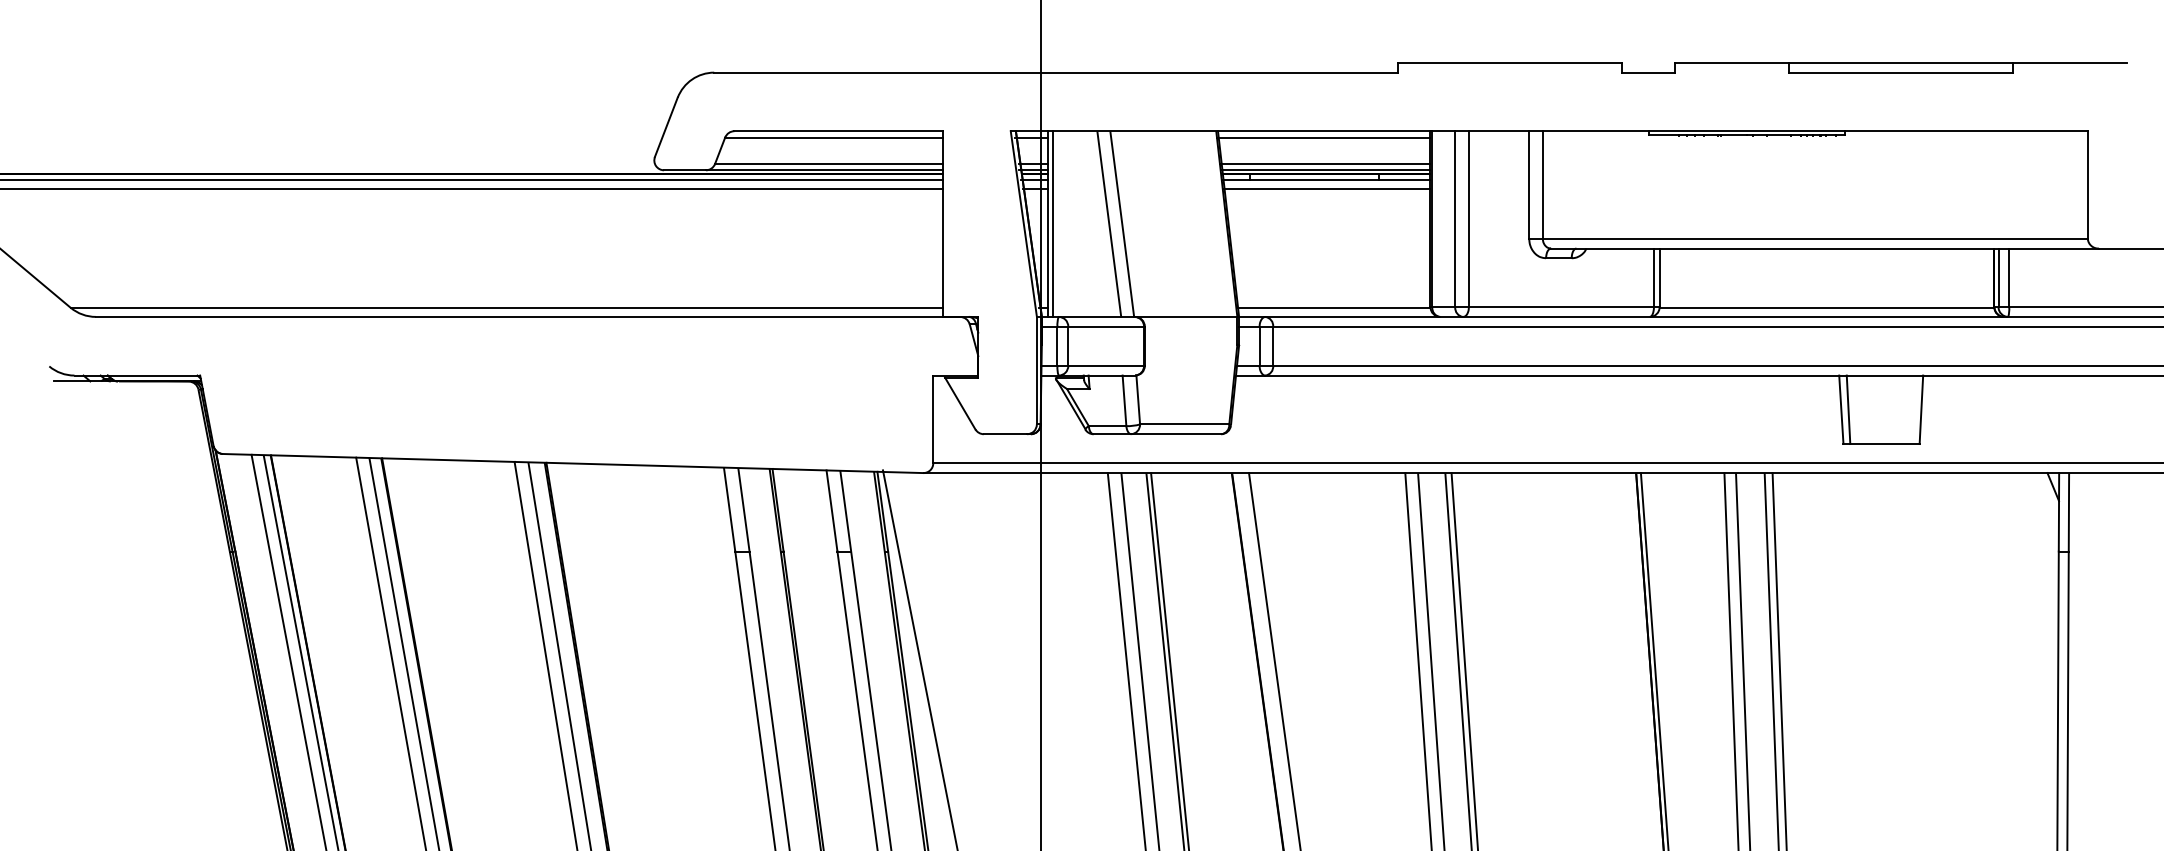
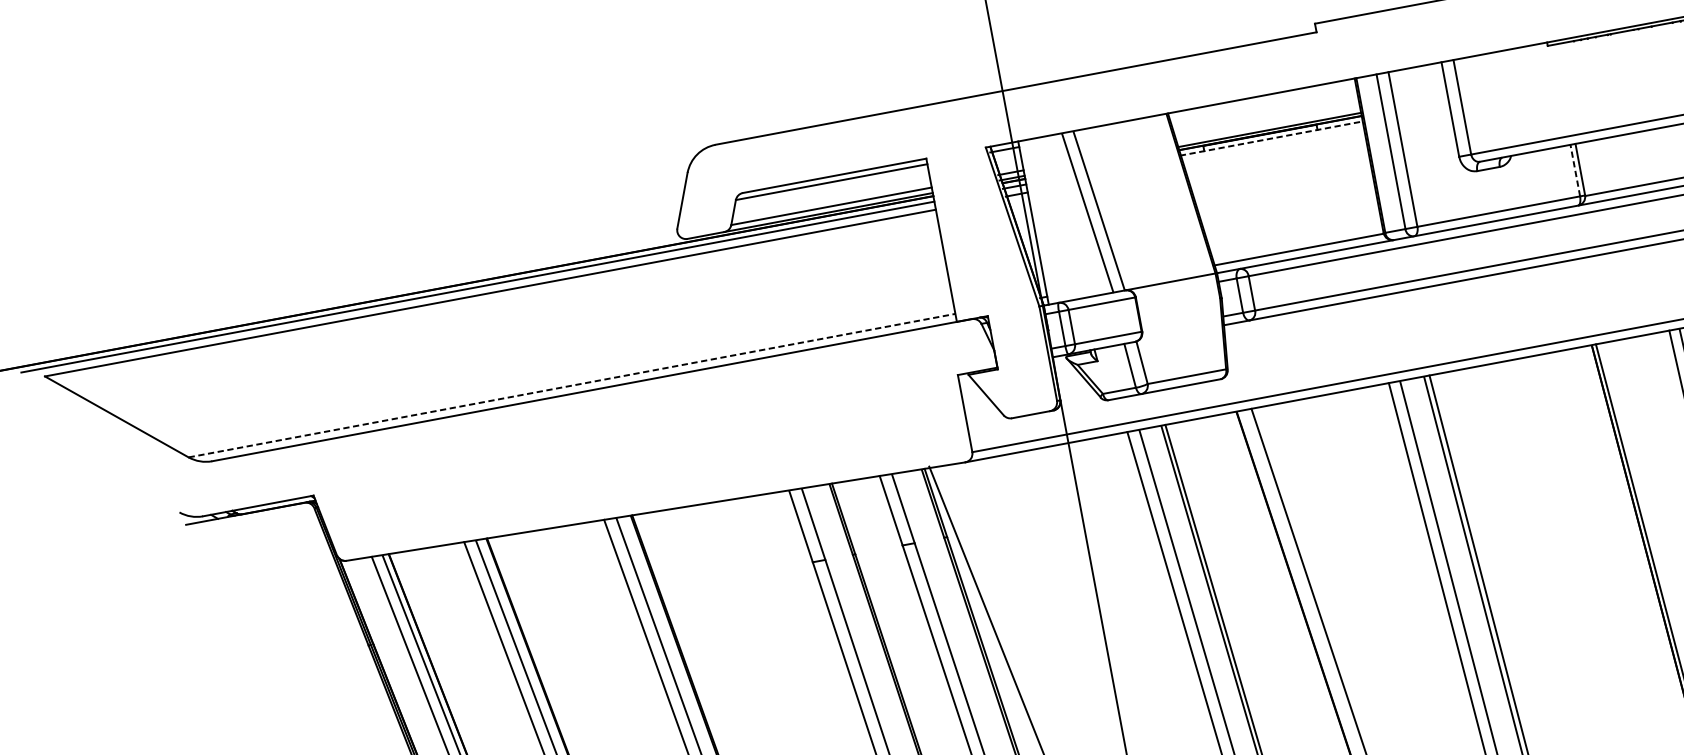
line: (1323, 137) -> (1261, 101), removed
line: (1325, 164) -> (1267, 125), removed
line: (1326, 180) -> (1271, 138), solid -> dashed
line: (1326, 189) -> (1272, 146), removed
line: (1053, 223) -> (1038, 221), removed
line: (1653, 277) -> (1574, 170), solid -> dashed
line: (507, 307) -> (572, 385), solid -> dashed

